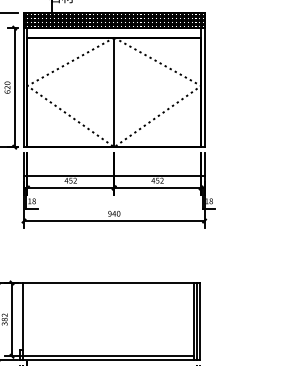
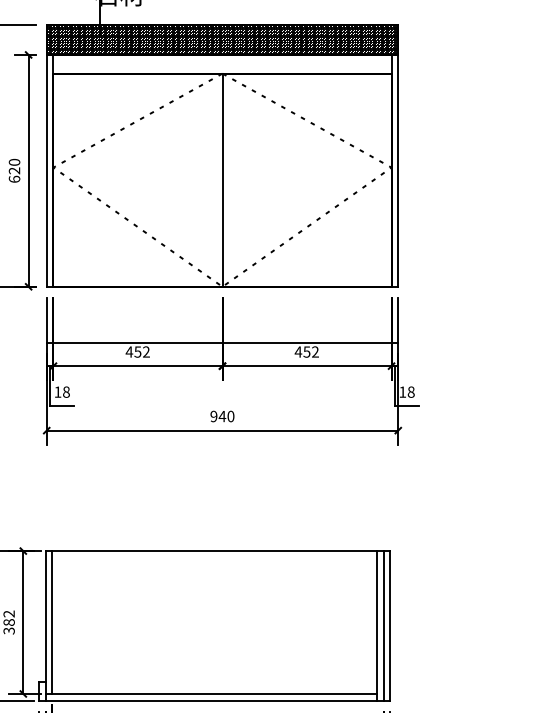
line: (26, 319) -> (51, 622), added

